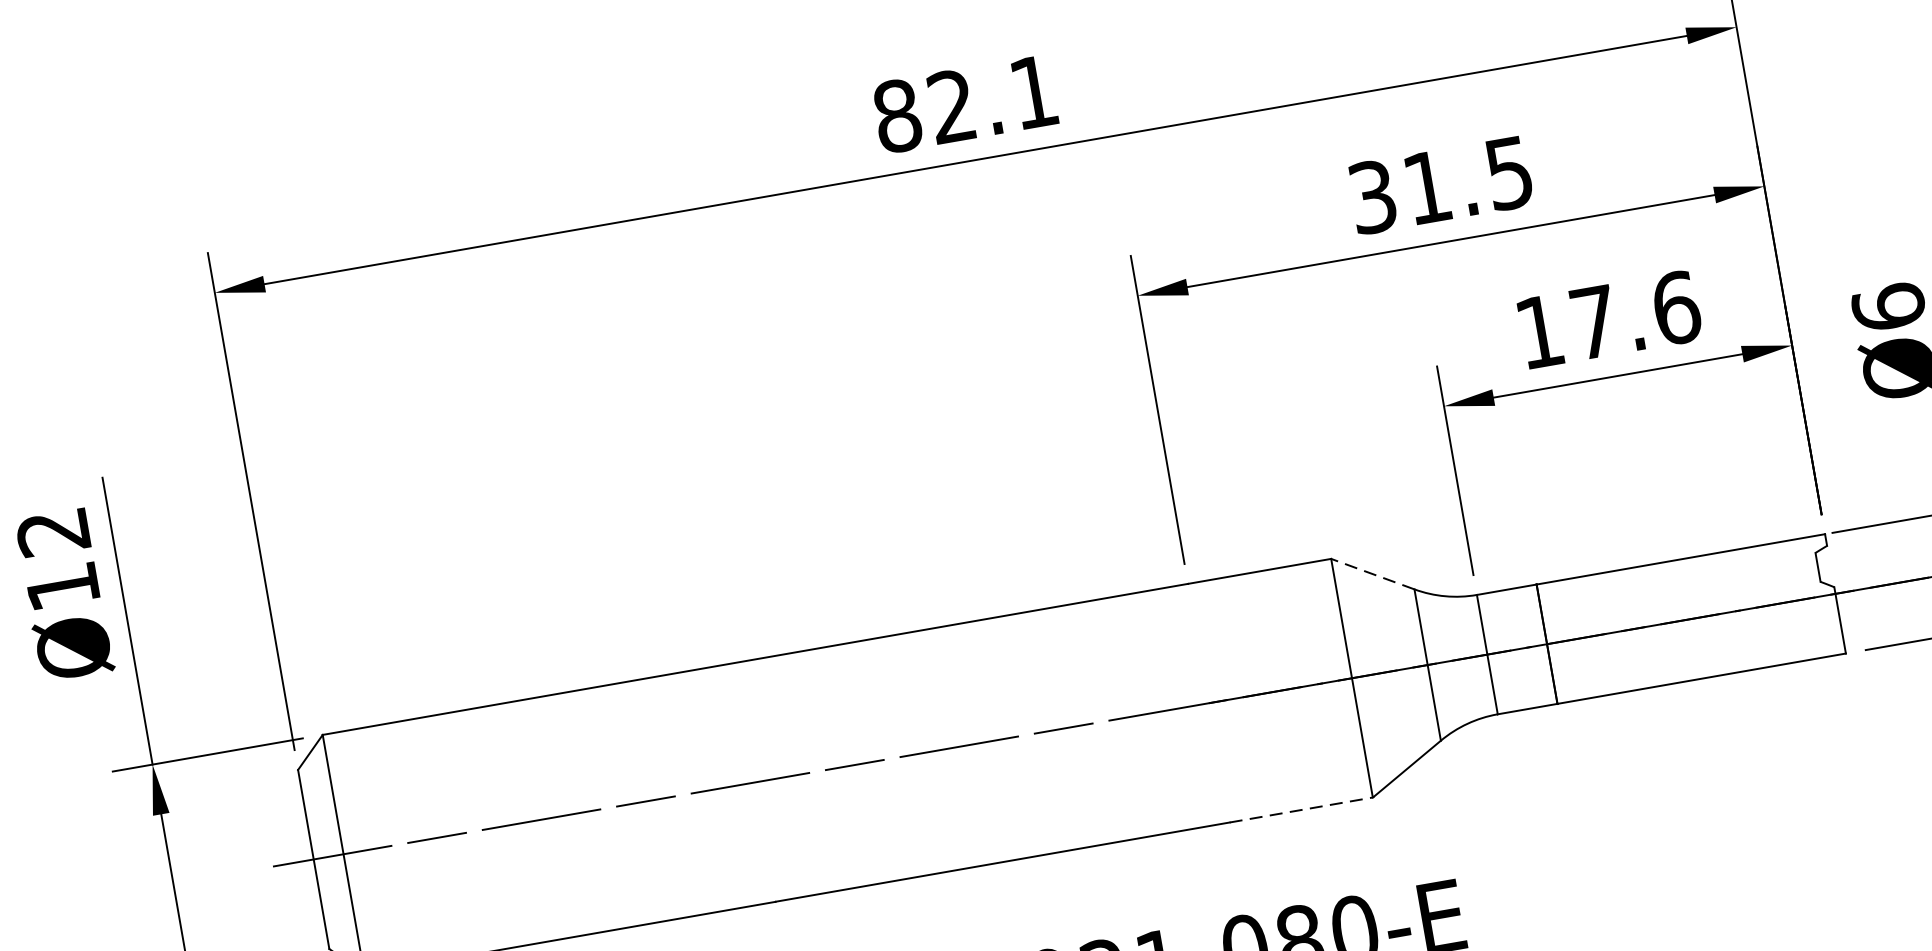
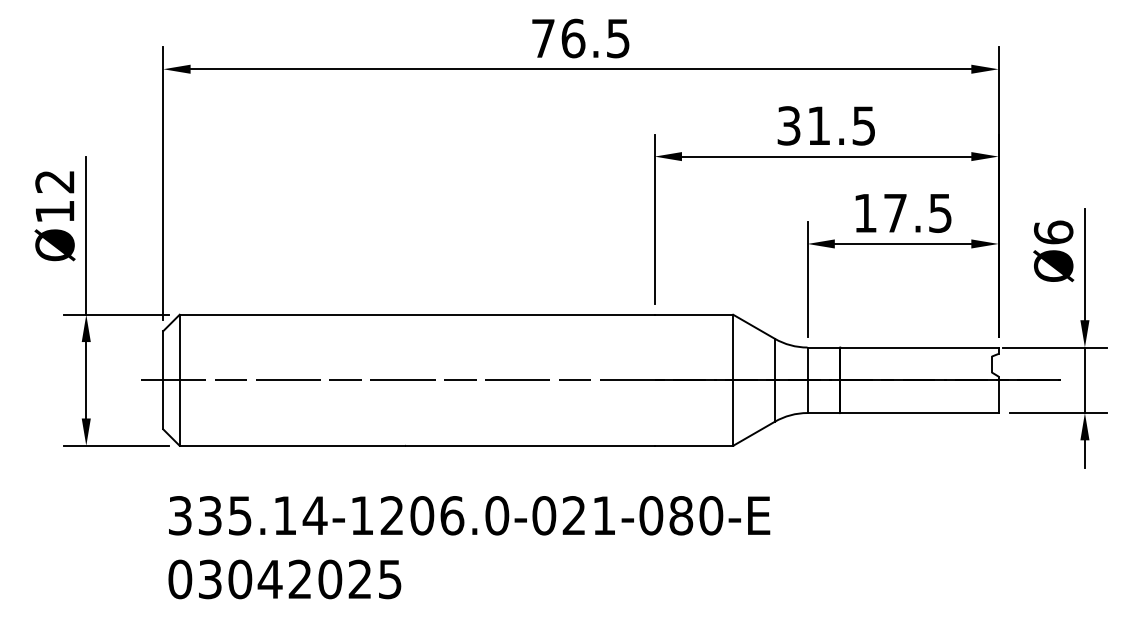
text: (965, 104) -> (580, 38), 82.1 -> 76.5
text: (1676, 306) -> (940, 212), 17.6 -> 17.5
line: (1373, 573) -> (754, 326), dashed -> solid
line: (1302, 809) -> (694, 445), dashed -> solid

